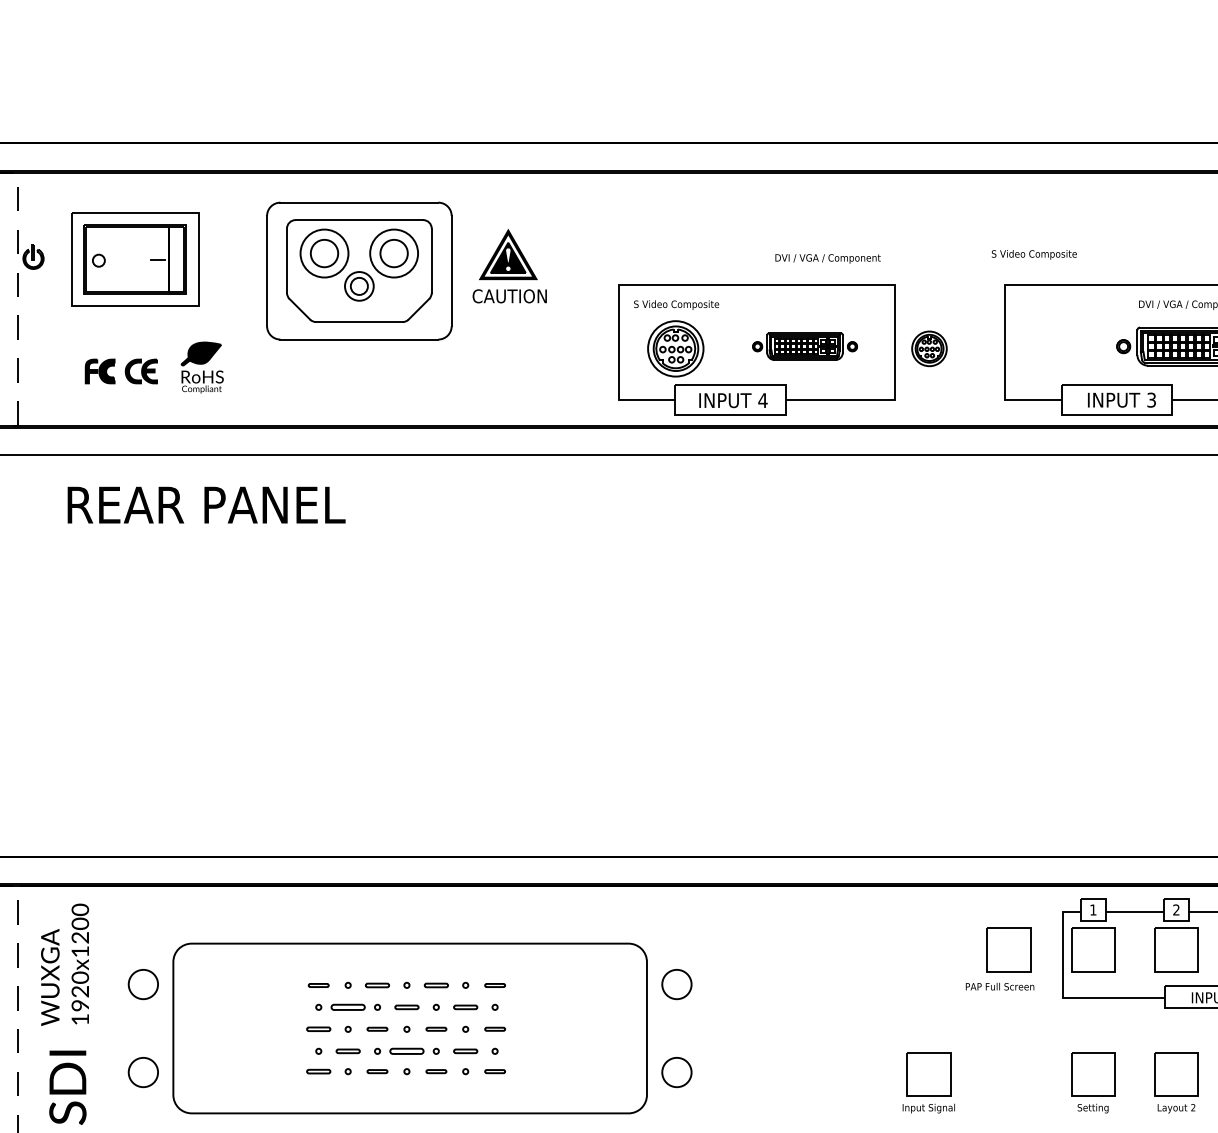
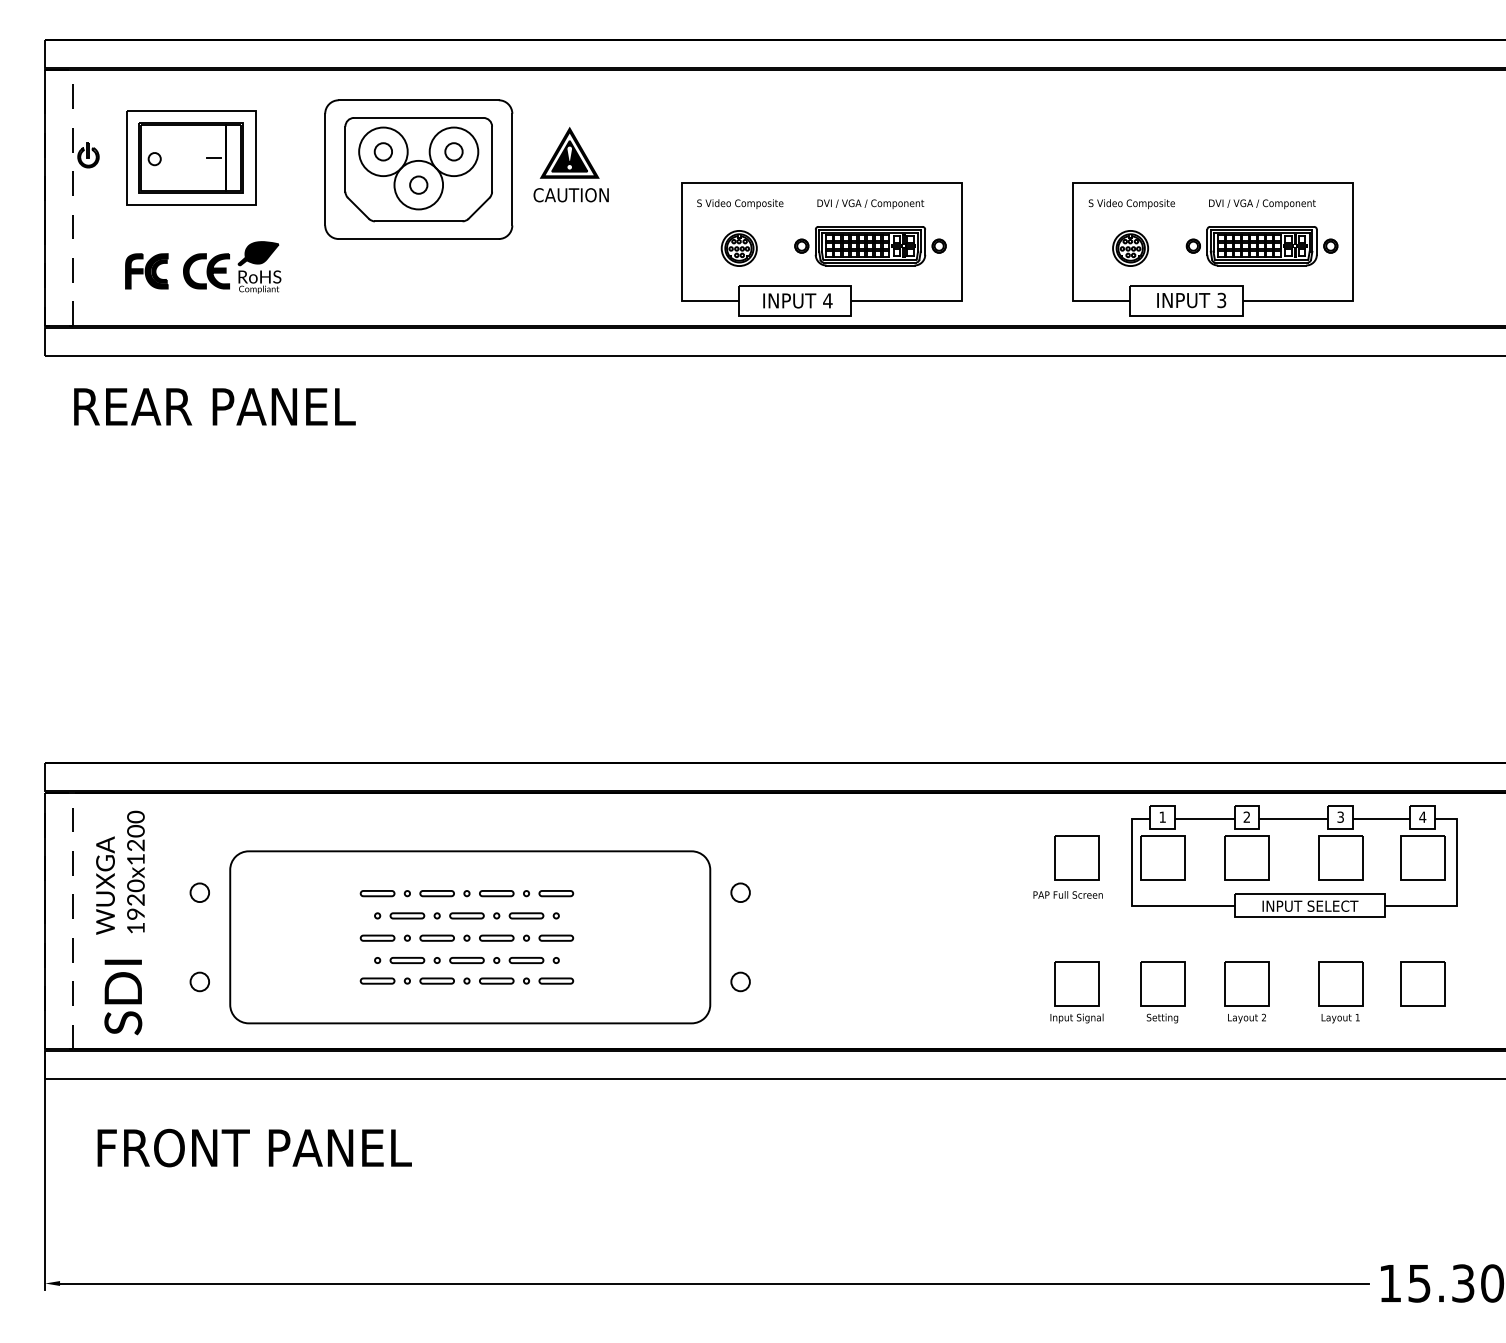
circle: (324, 253) -> (383, 151), size x0.62
circle: (393, 253) -> (453, 151), size x0.62
text: (1033, 255) -> (1131, 204), moved
text: (827, 258) -> (870, 203), moved
circle: (359, 285) -> (418, 184), size x1.67
part: (805, 346) -> (870, 246), size x1.43
part: (674, 348) -> (738, 248), size x0.62
part: (929, 348) -> (1130, 248), moved
part: (121, 371) -> (177, 271), size x1.43
text: (206, 504) -> (214, 406), moved
circle: (143, 984) -> (199, 892), size x0.62
circle: (676, 984) -> (740, 892), size x0.62
part: (318, 985) -> (377, 893), size x1.67
part: (376, 985) -> (436, 893), size x1.43
part: (436, 985) -> (496, 893), size x1.43
part: (495, 985) -> (556, 893), size x1.67
part: (406, 1006) -> (466, 915), size x1.43
part: (465, 1006) -> (526, 915), size x1.43
part: (318, 1028) -> (377, 937), size x1.43
part: (376, 1028) -> (436, 937), size x1.67
part: (436, 1028) -> (496, 937), size x1.67
part: (495, 1028) -> (556, 937), size x1.67
part: (348, 1051) -> (407, 960), size x1.43
part: (465, 1051) -> (526, 960), size x1.43
part: (318, 1071) -> (377, 980), size x1.43
part: (376, 1071) -> (436, 980), size x1.67
part: (436, 1071) -> (496, 980), size x1.67
part: (495, 1071) -> (556, 980), size x1.67
circle: (143, 1072) -> (199, 981), size x0.62
circle: (676, 1072) -> (740, 981), size x0.62
part: (928, 1082) -> (1076, 992), moved

